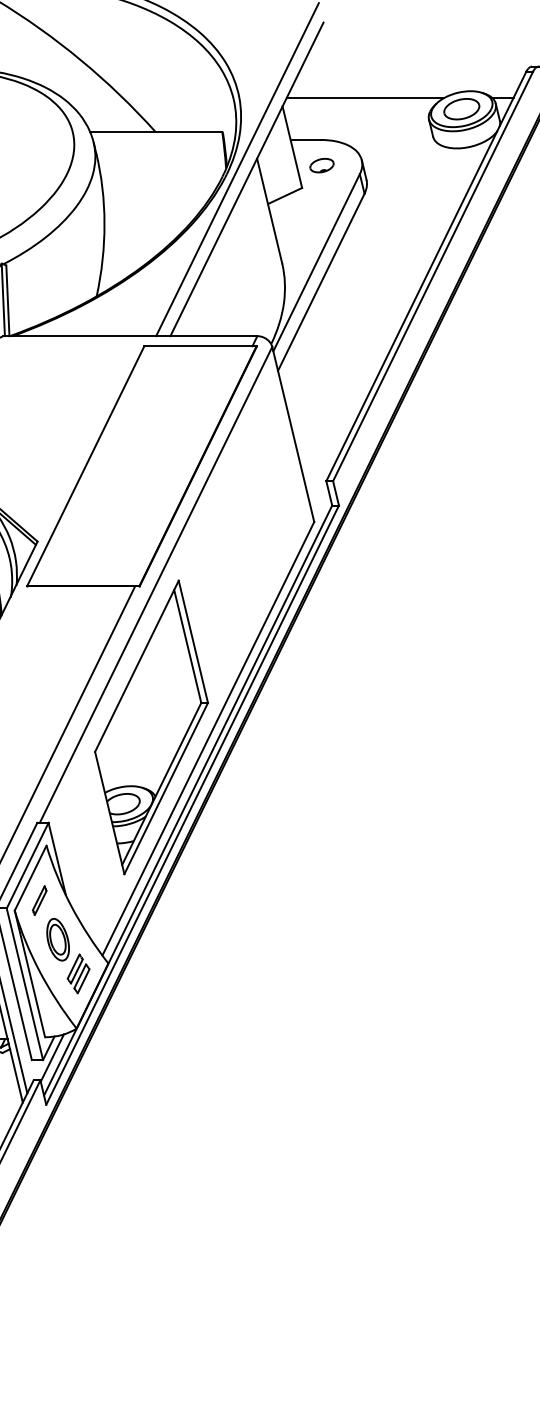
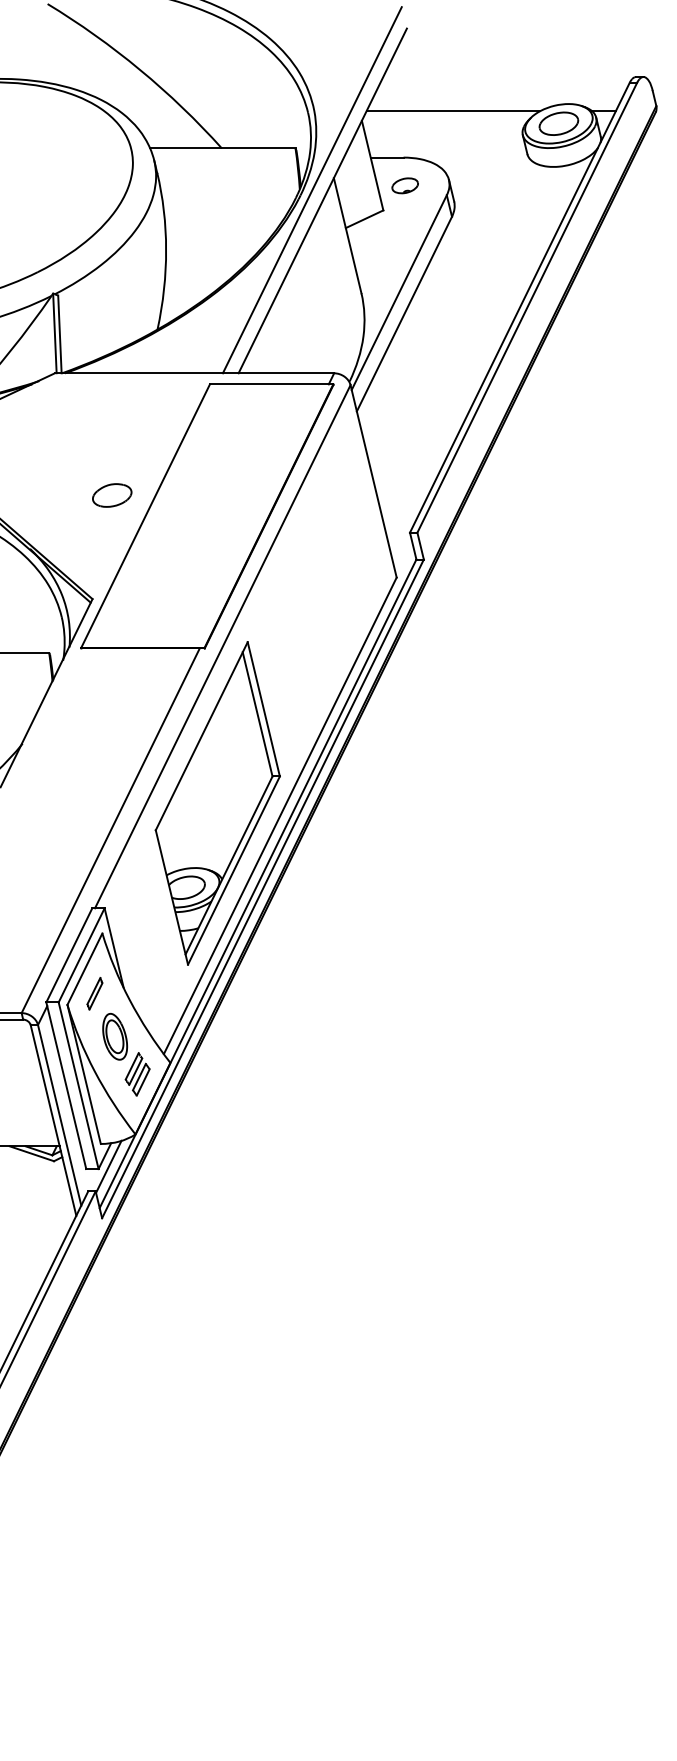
part: (55, 447) -> (112, 495), added

